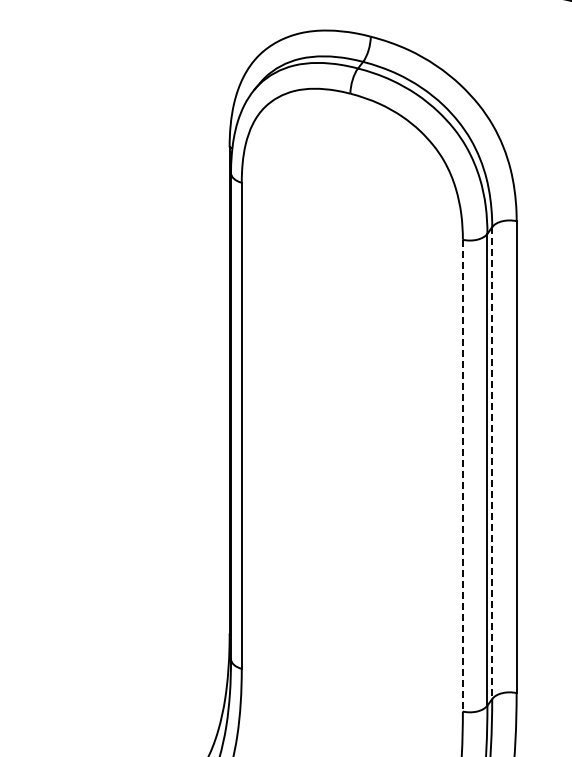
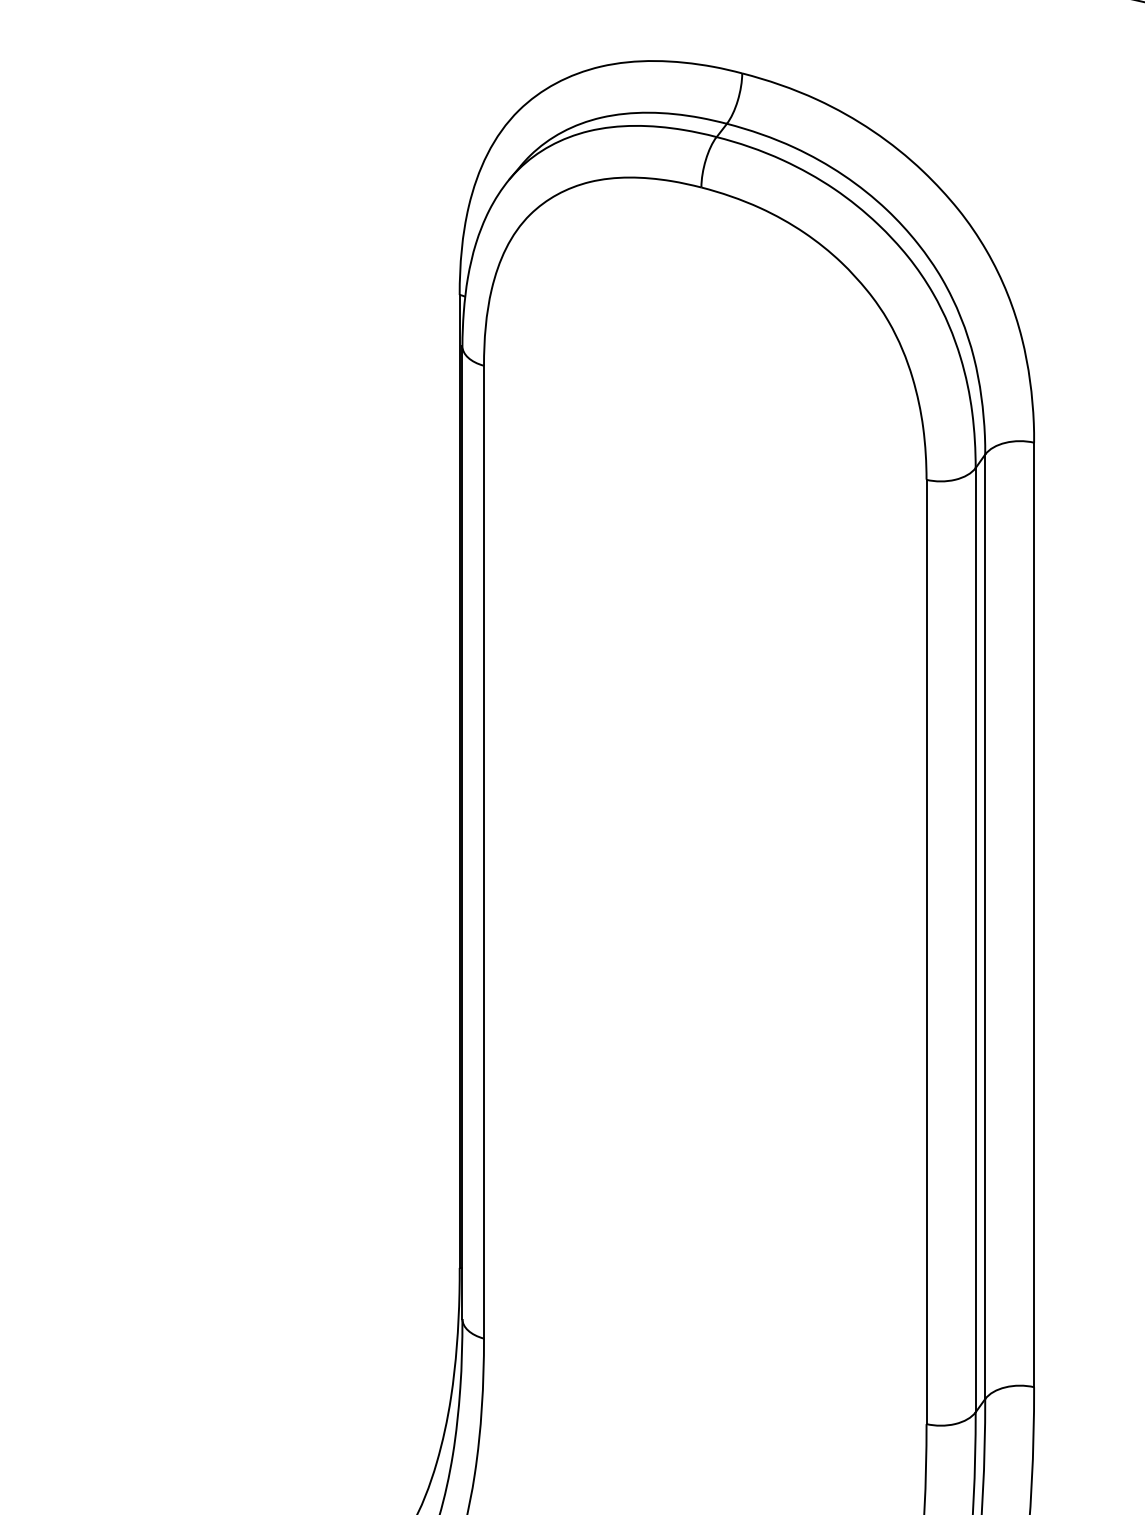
line: (492, 463) -> (985, 927), dashed -> solid
line: (462, 475) -> (925, 951), dashed -> solid

